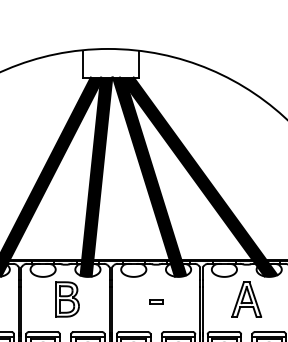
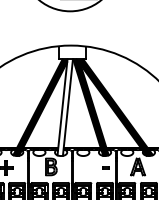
fill: (94, 176) -> (64, 107), removed
part: (154, 300) -> (105, 167), moved

